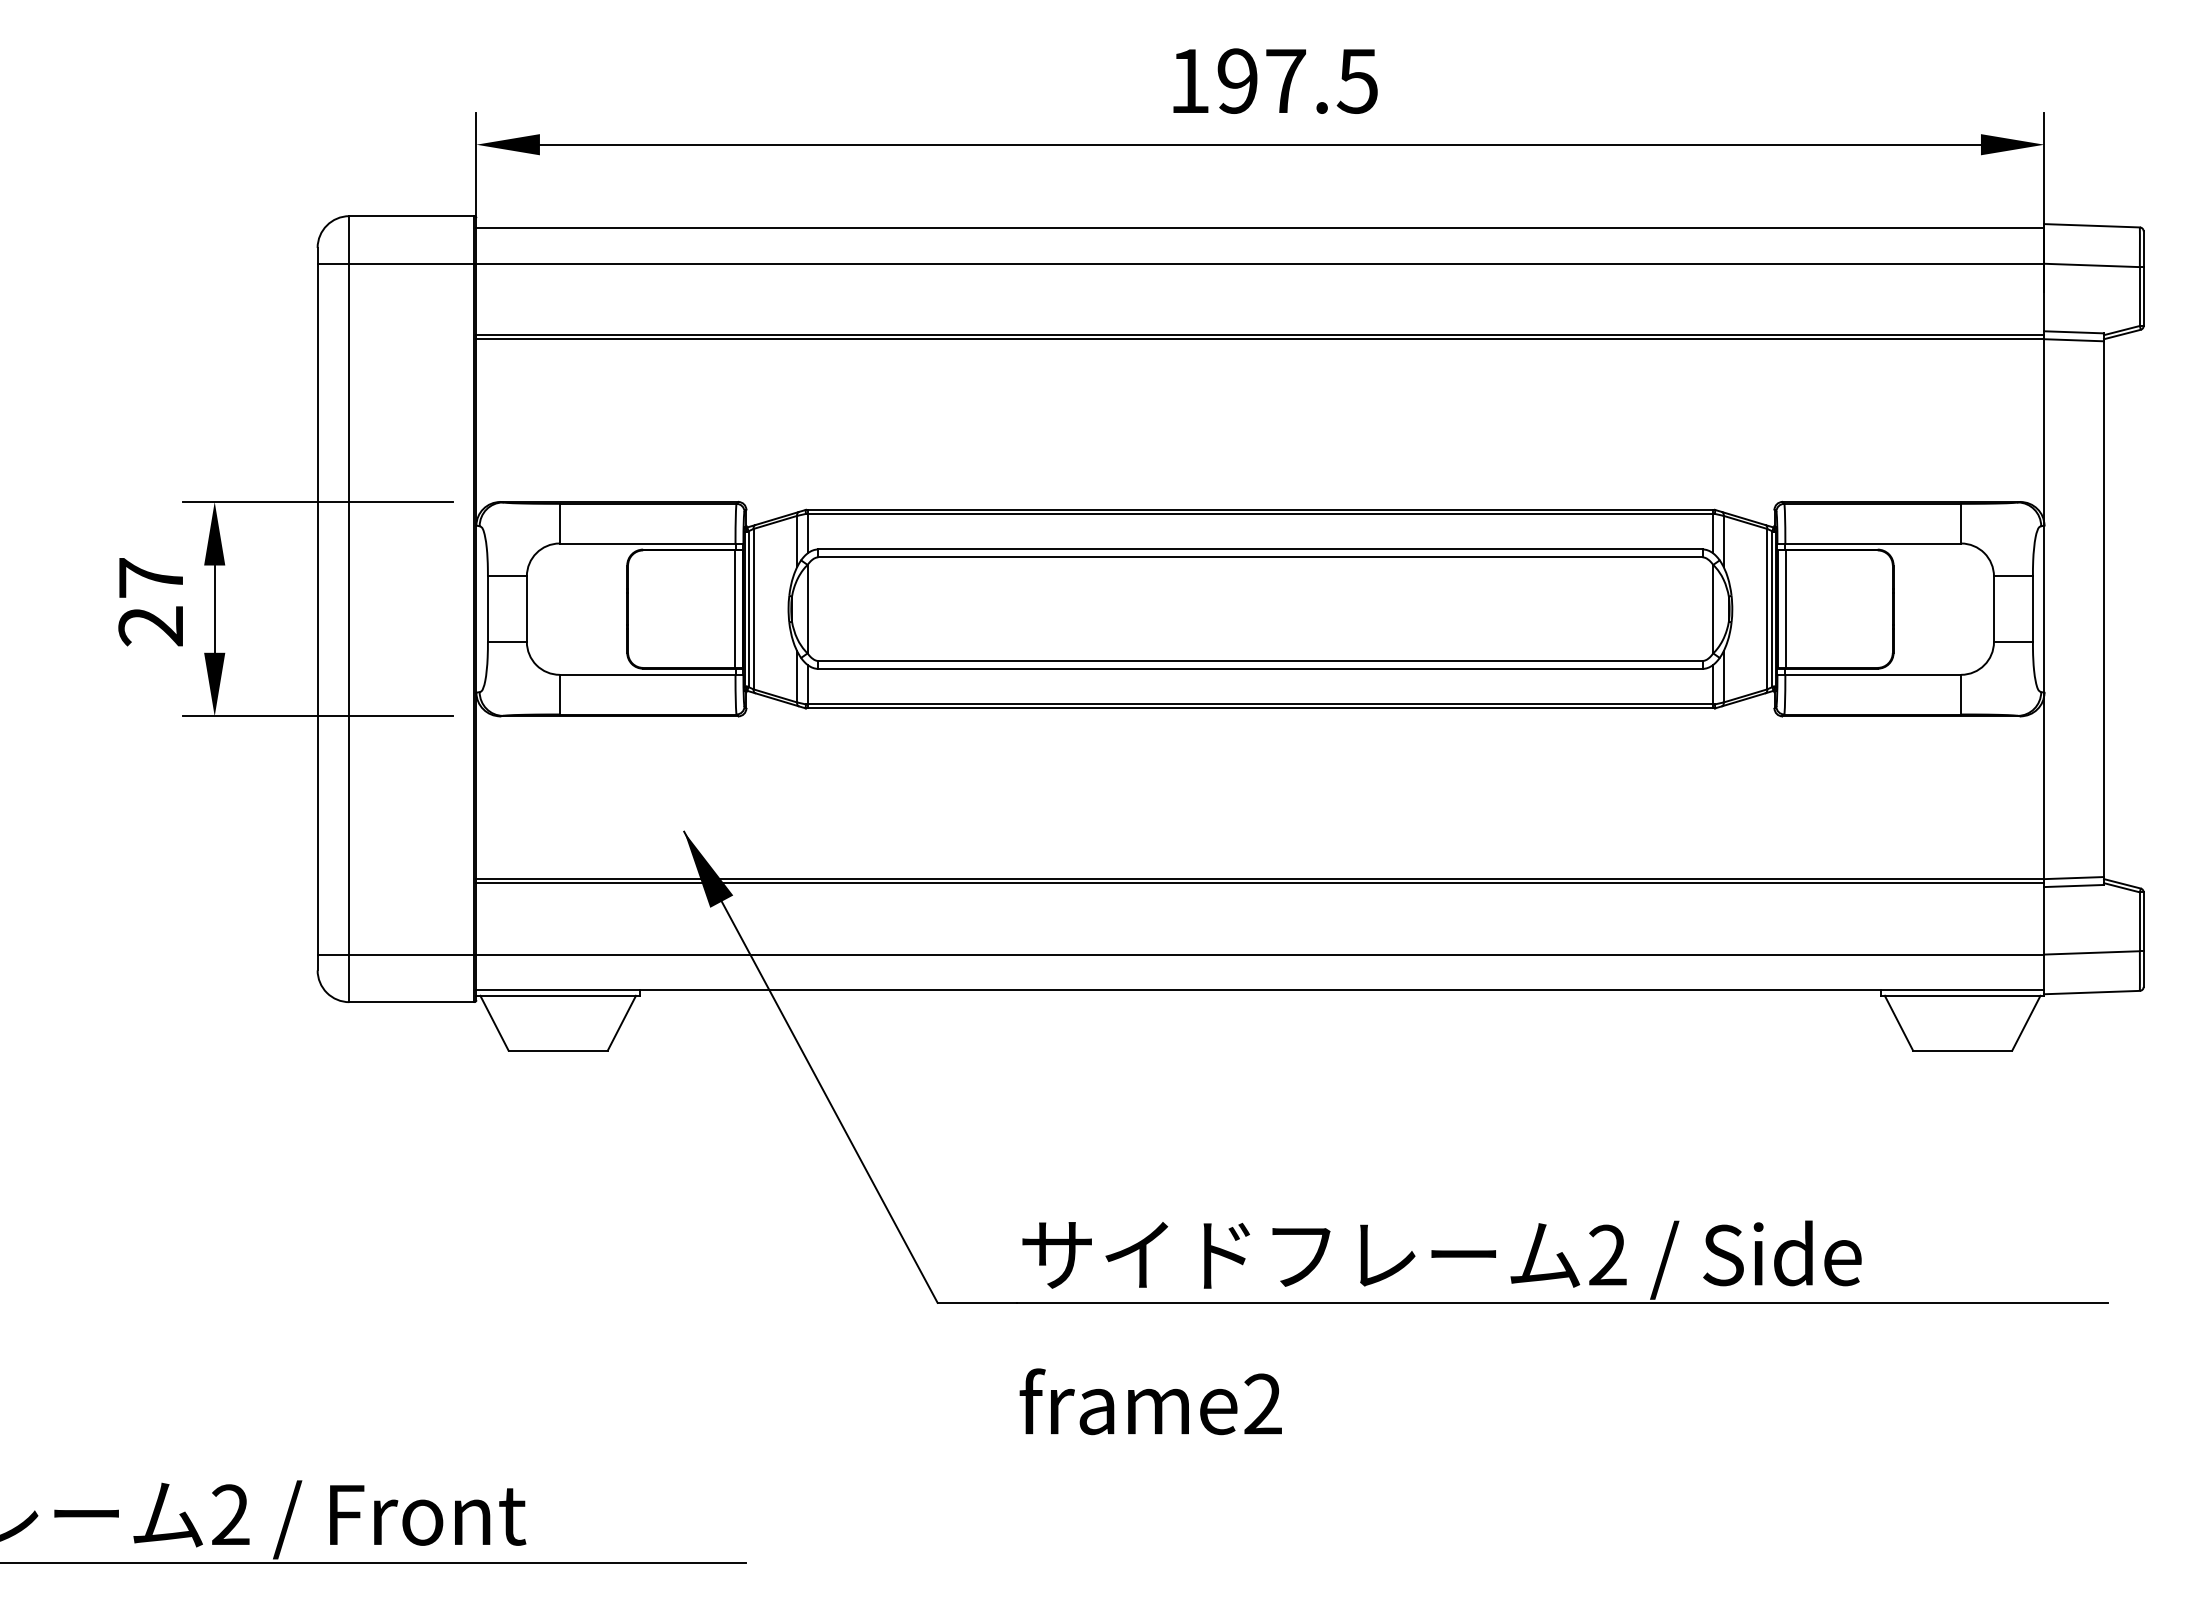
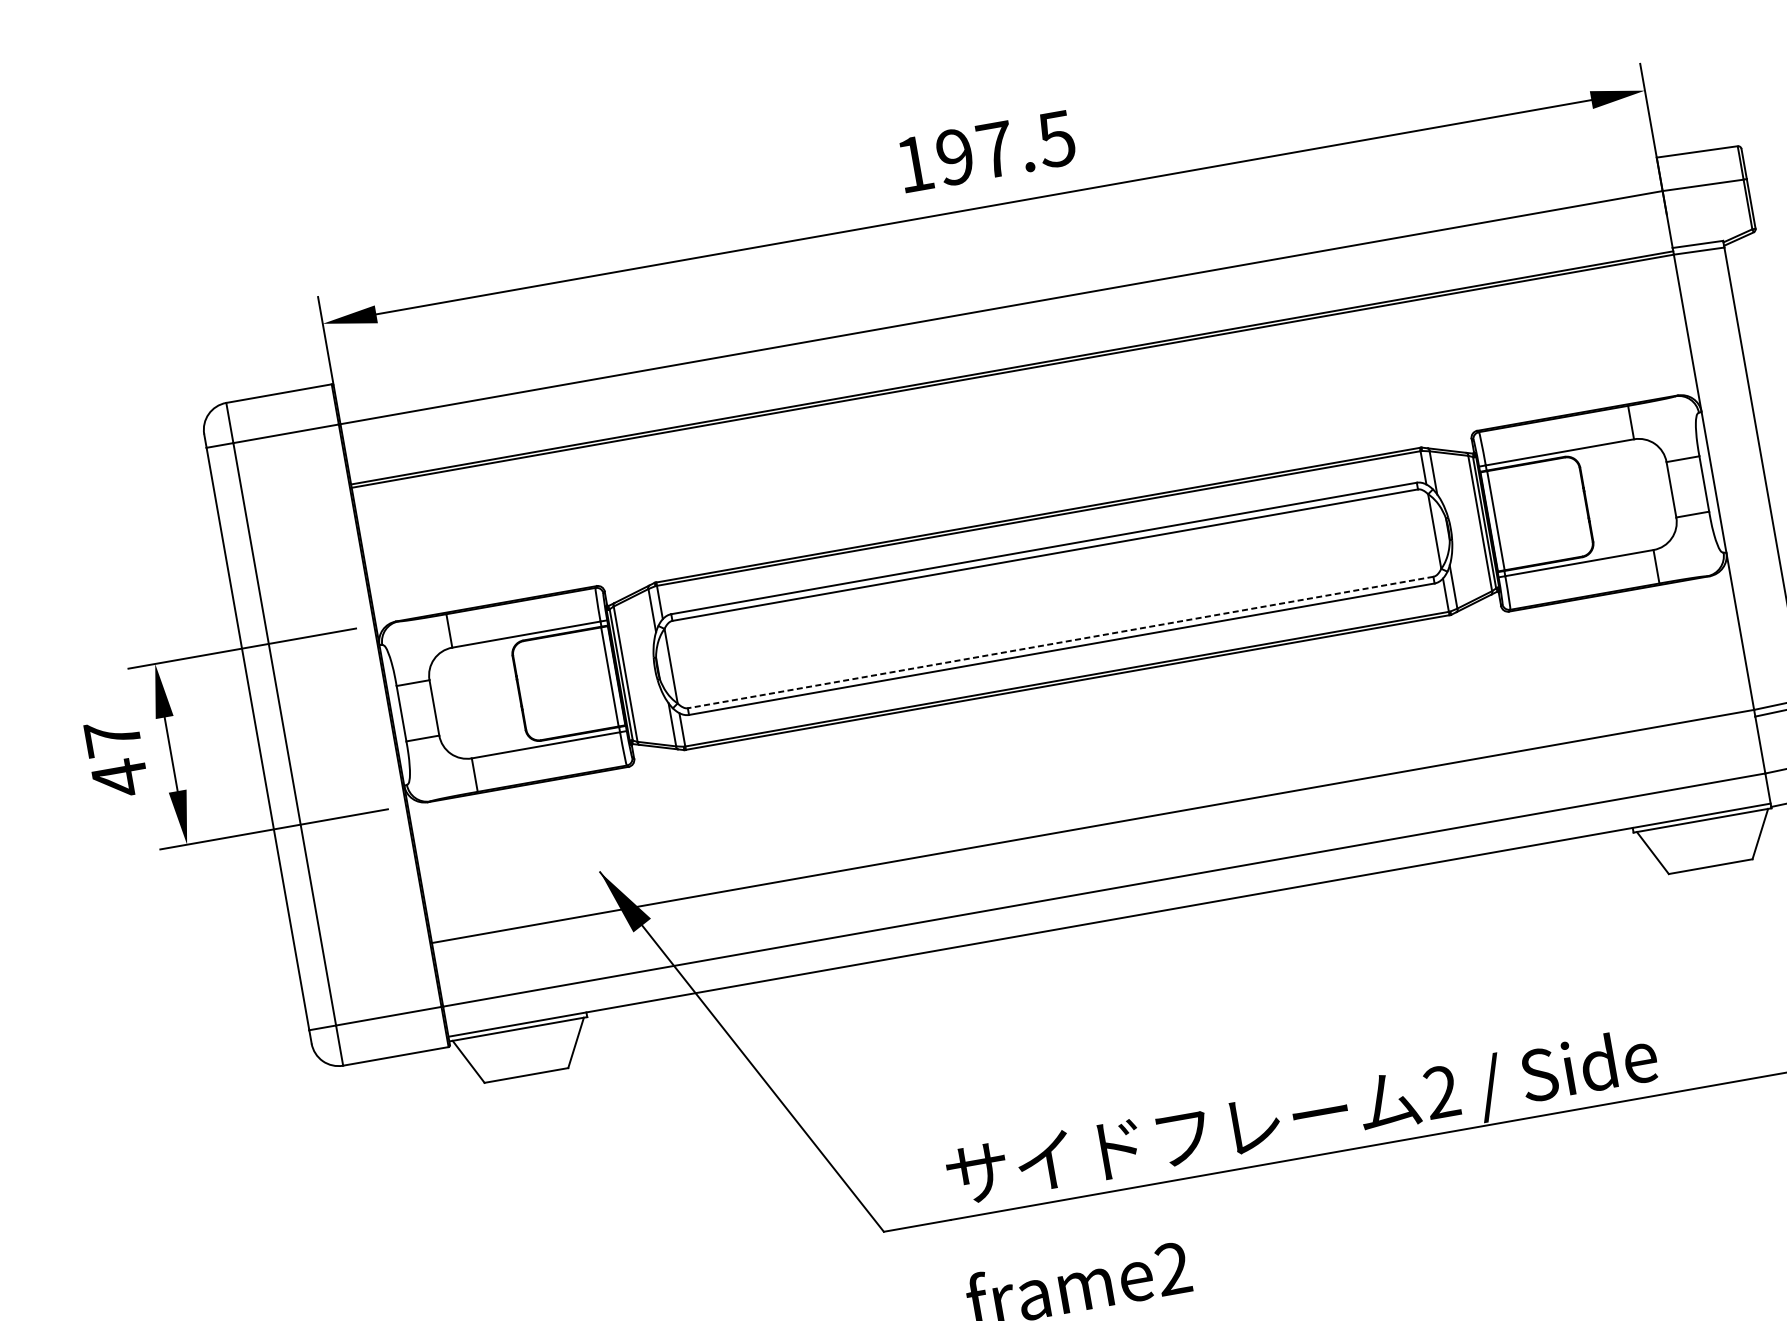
line: (1260, 228) -> (996, 277), removed
text: (150, 626) -> (119, 778), 27 -> 47
line: (1259, 660) -> (1059, 642), solid -> dashed
line: (1260, 883) -> (1093, 830), removed

